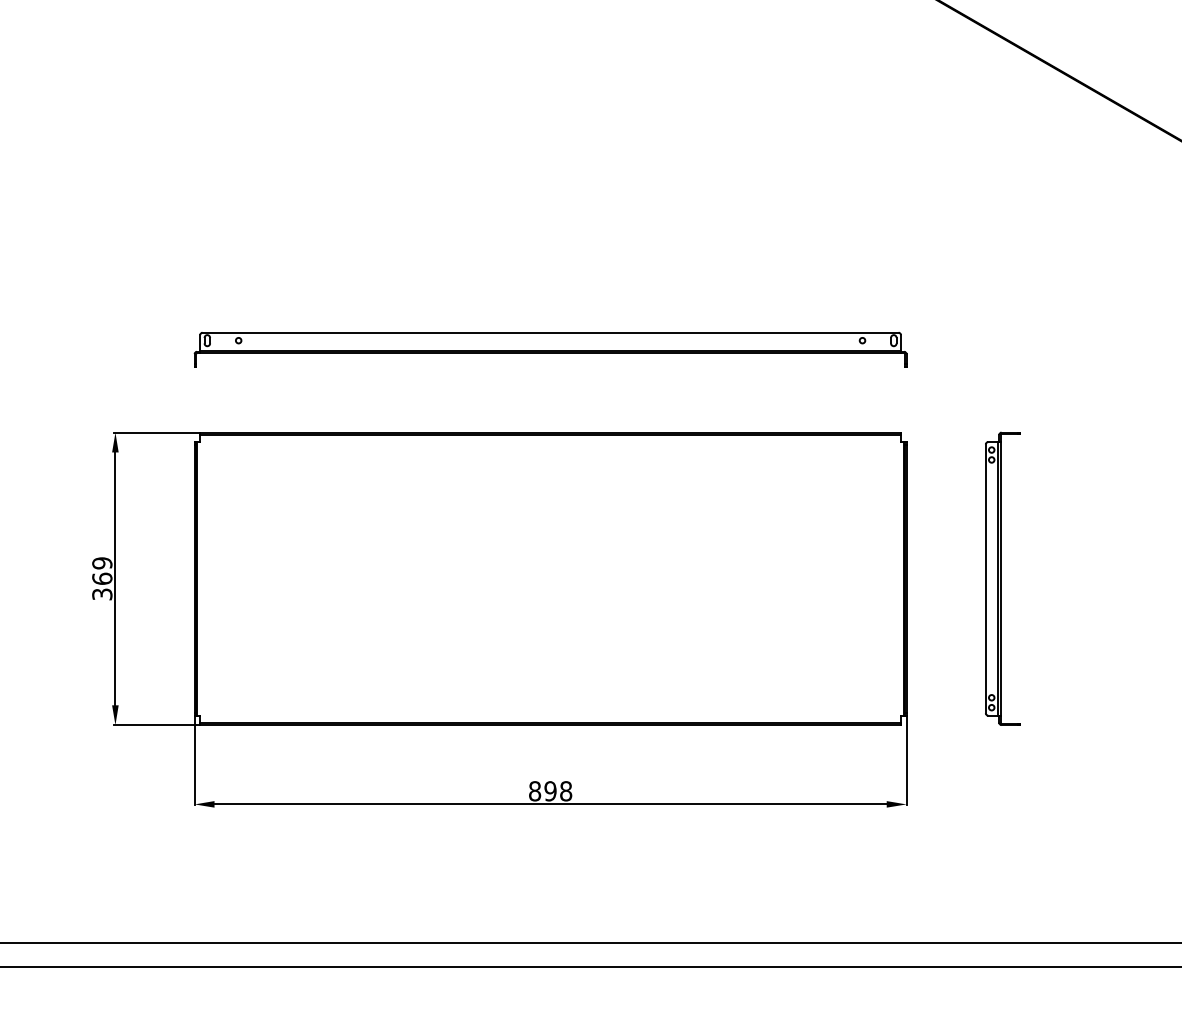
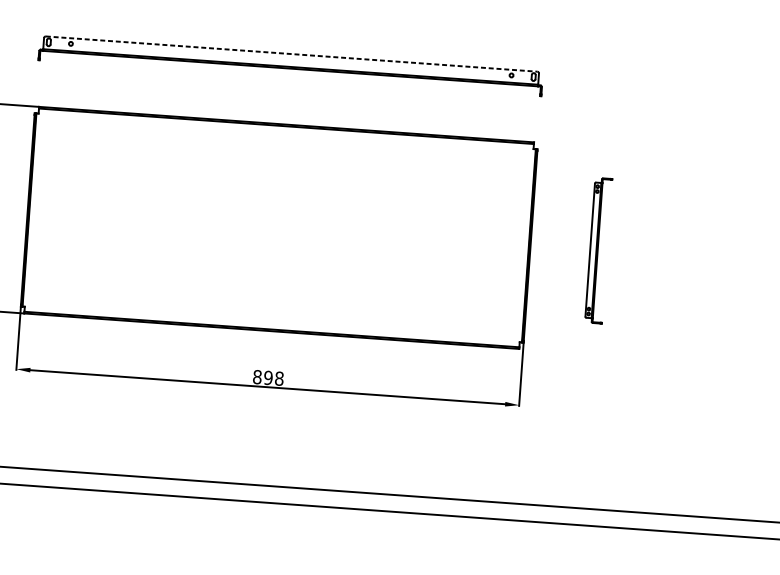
line: (550, 332) -> (291, 53), solid -> dashed
part: (1002, 578) -> (598, 250), size x0.7

